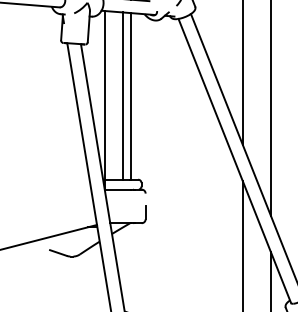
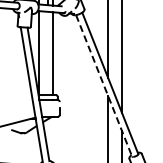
line: (123, 96) -> (48, 53), removed
line: (235, 162) -> (104, 86), solid -> dashed

